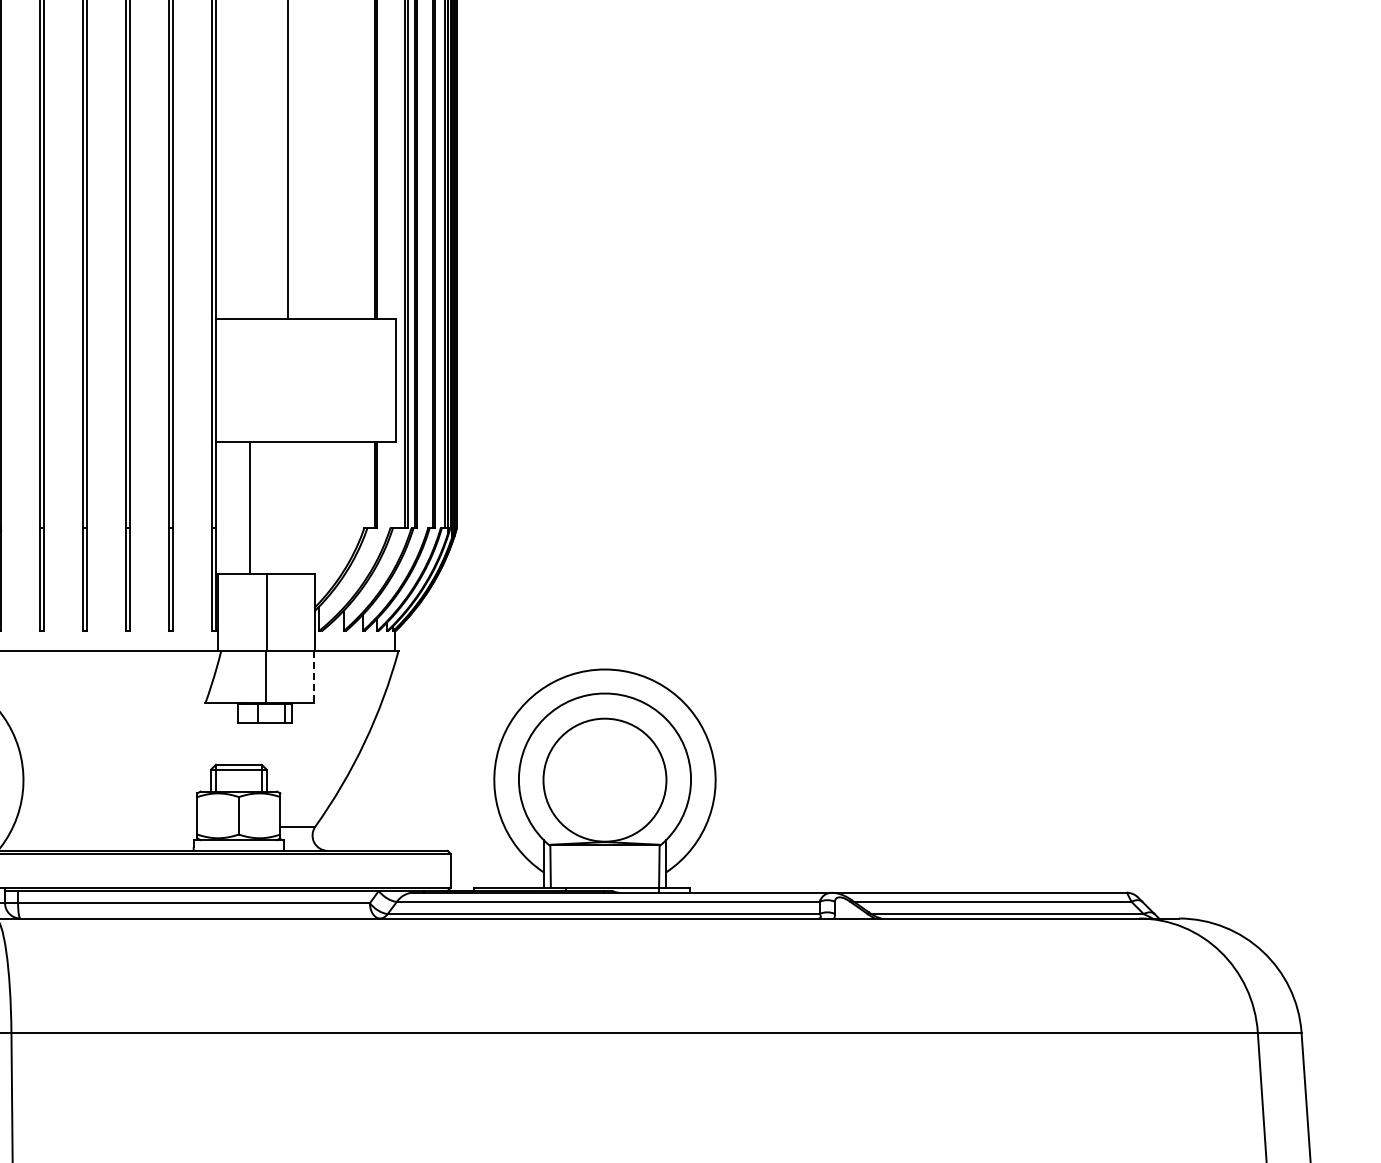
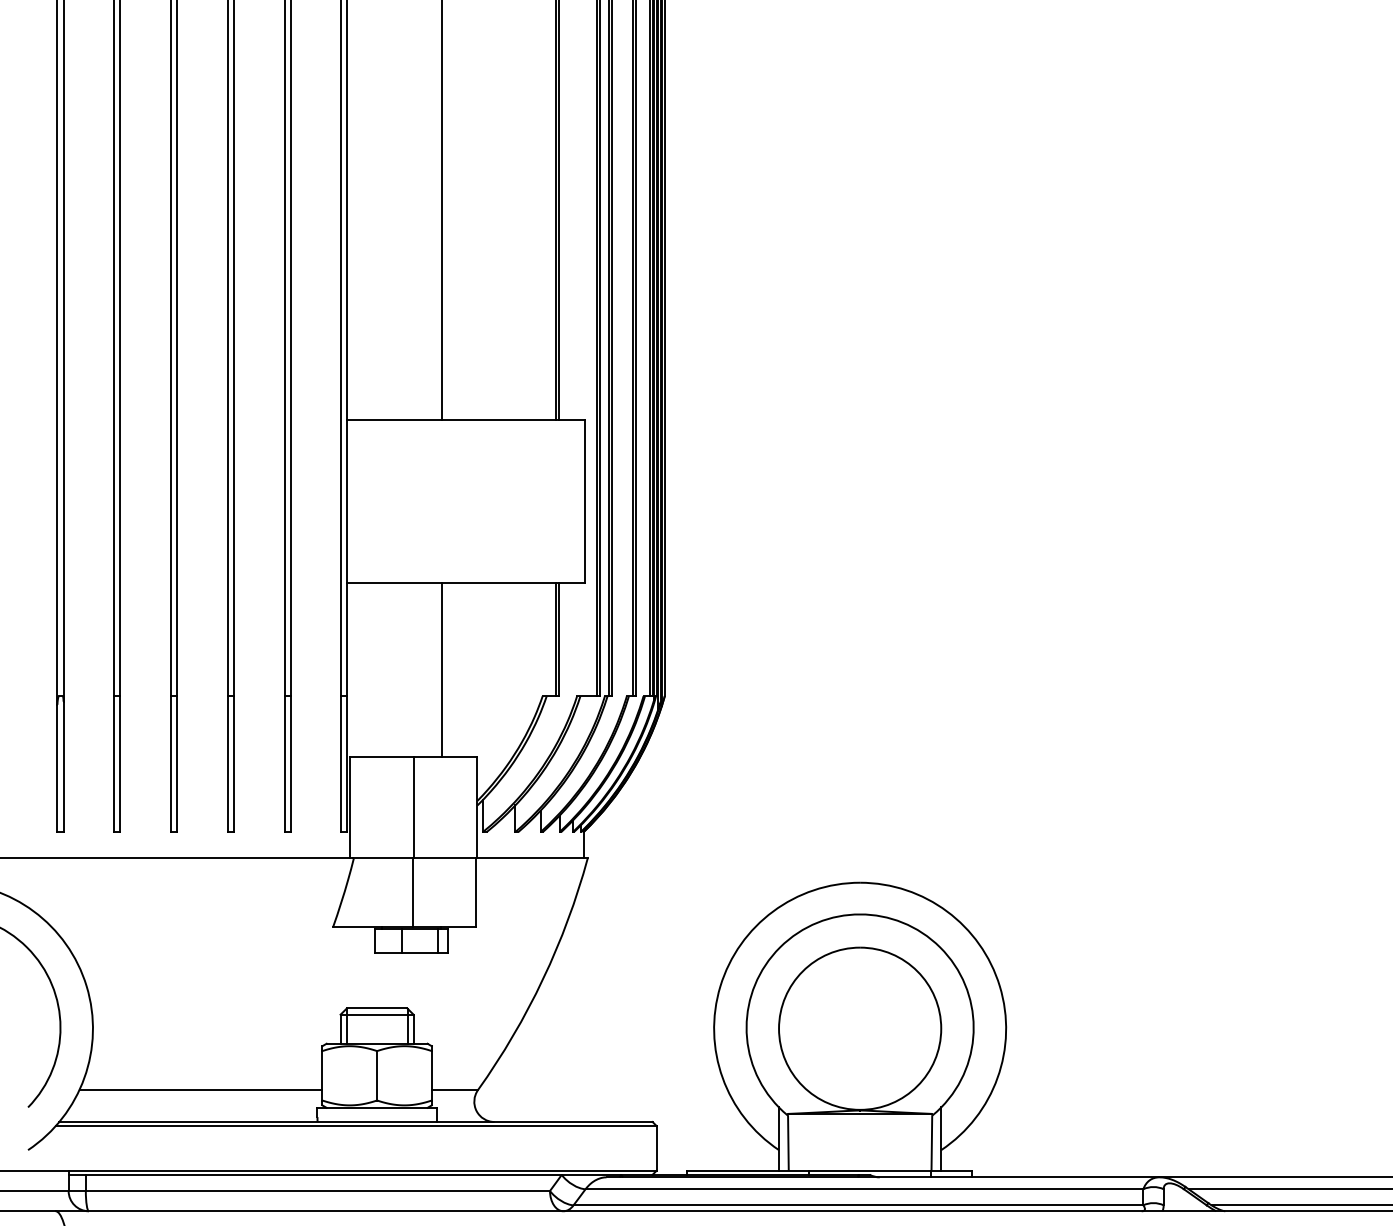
line: (250, 508) -> (442, 670), moved
line: (313, 677) -> (475, 893), dashed -> solid
line: (105, 826) -> (201, 1089), added

